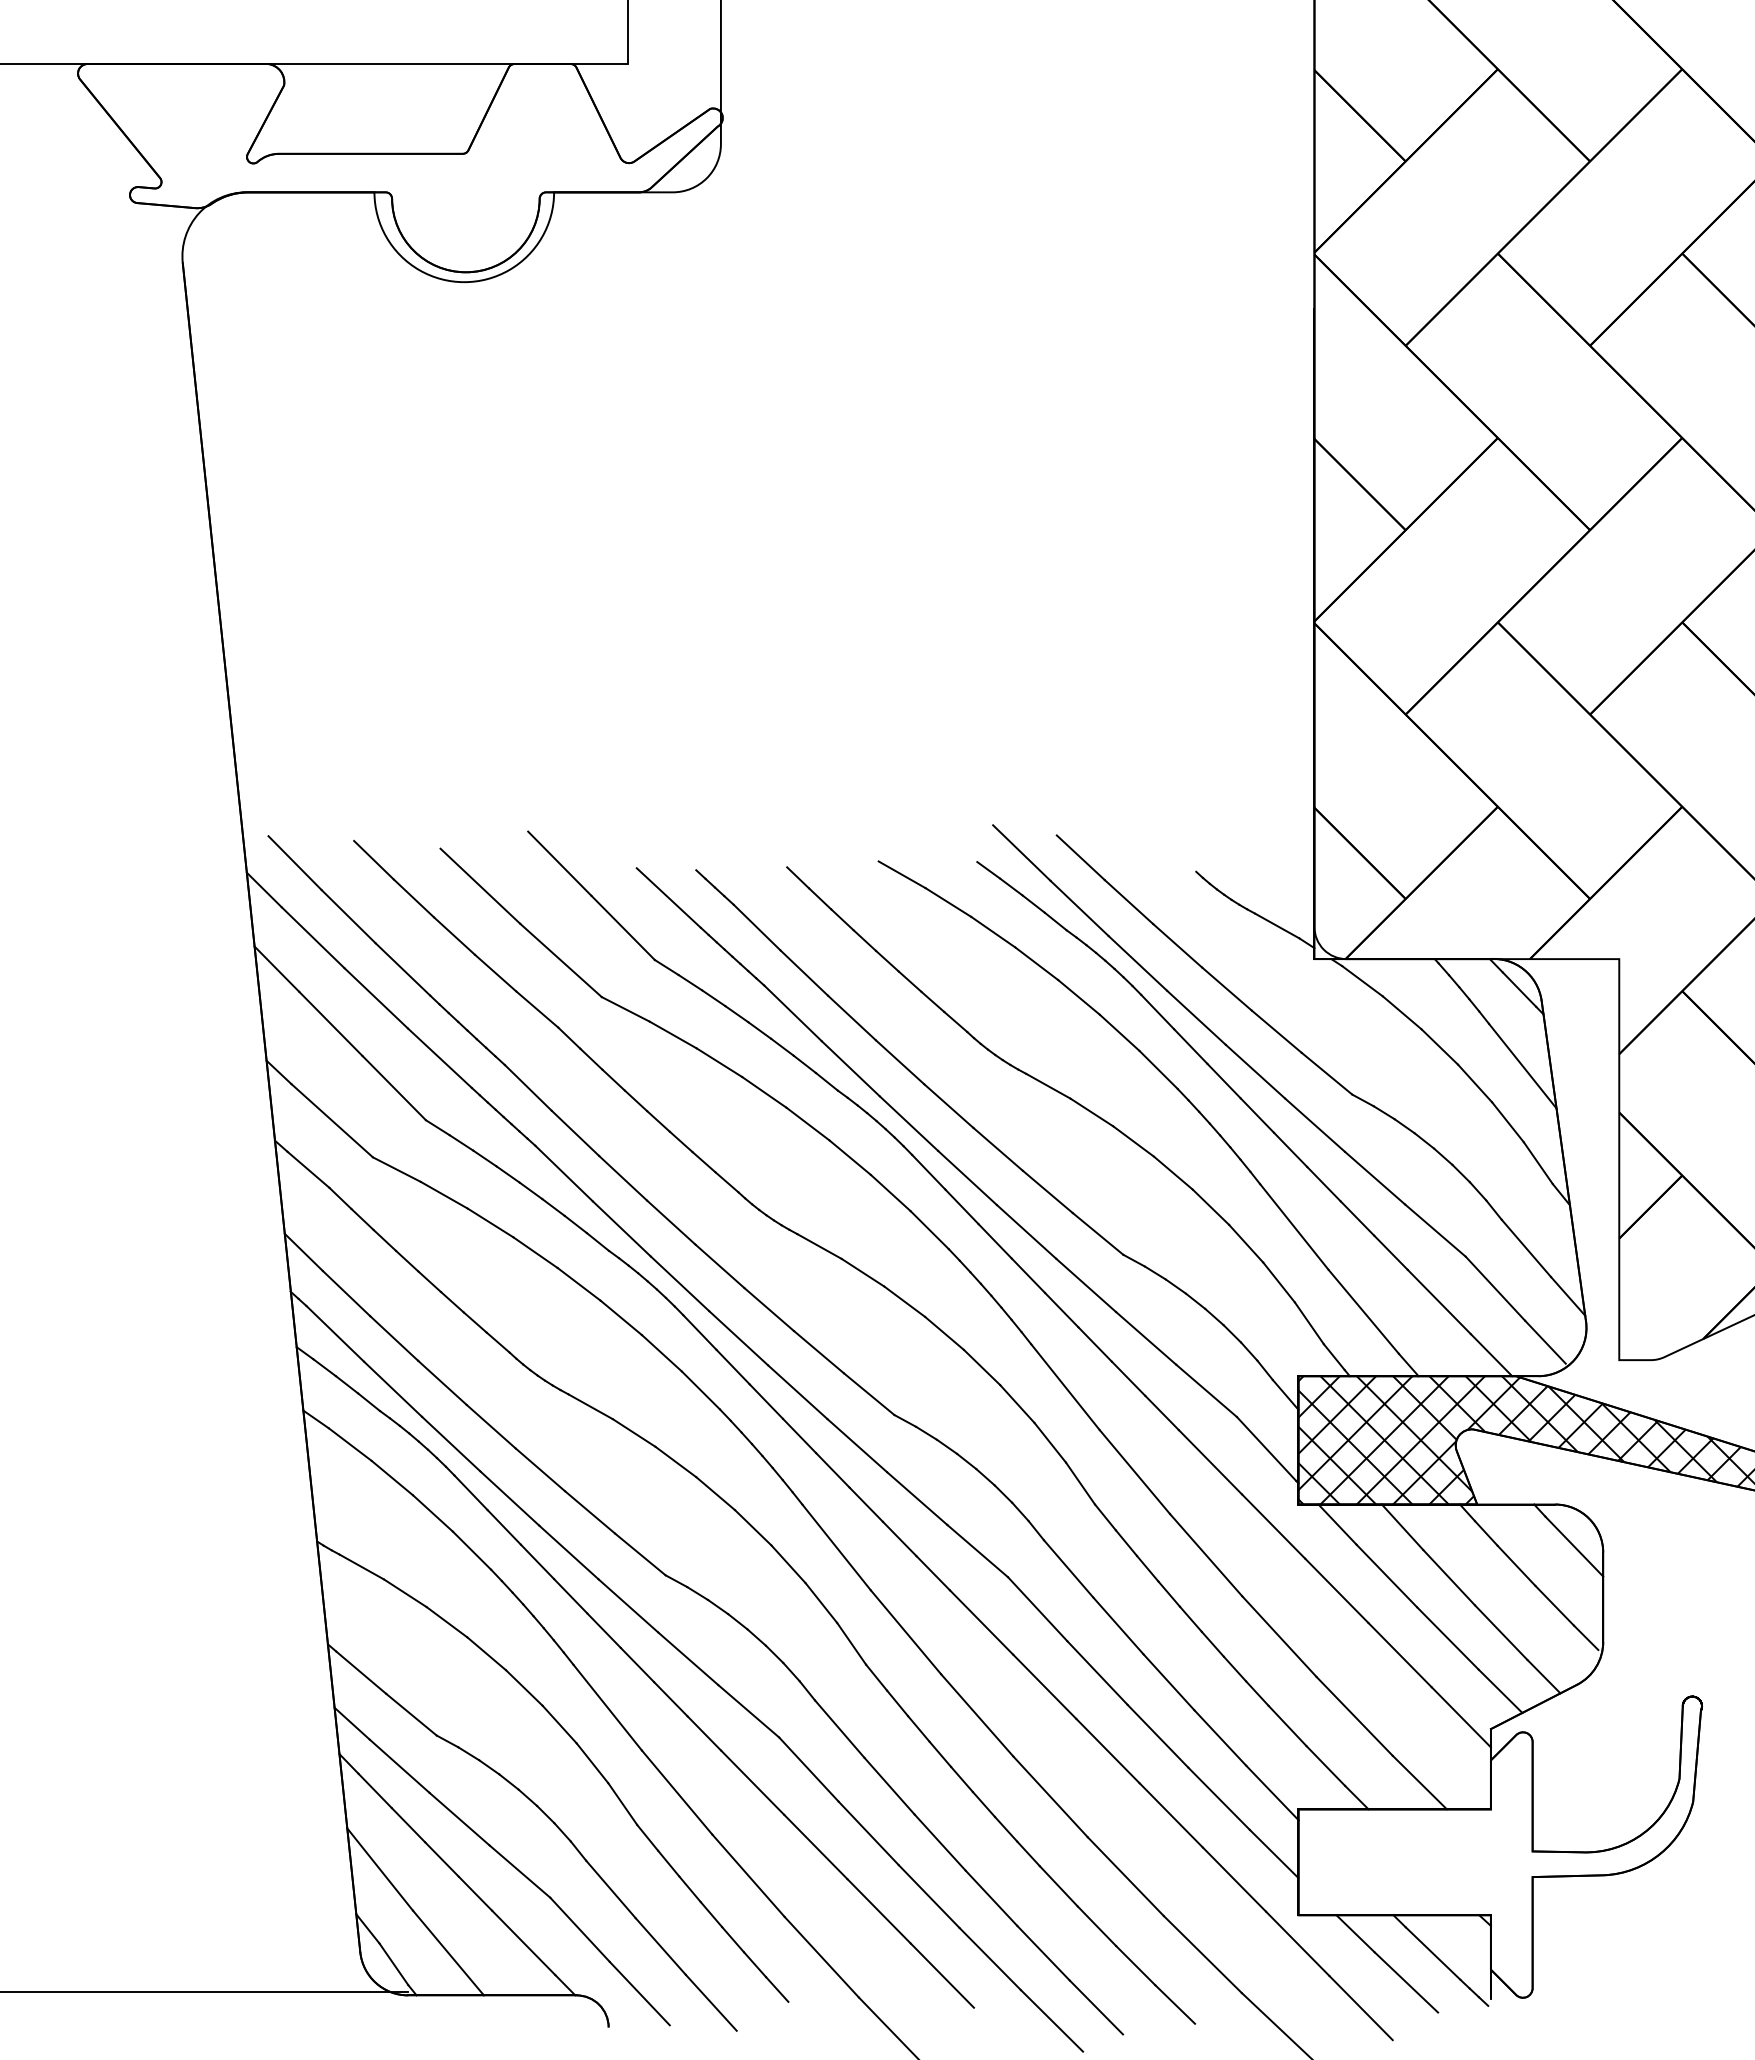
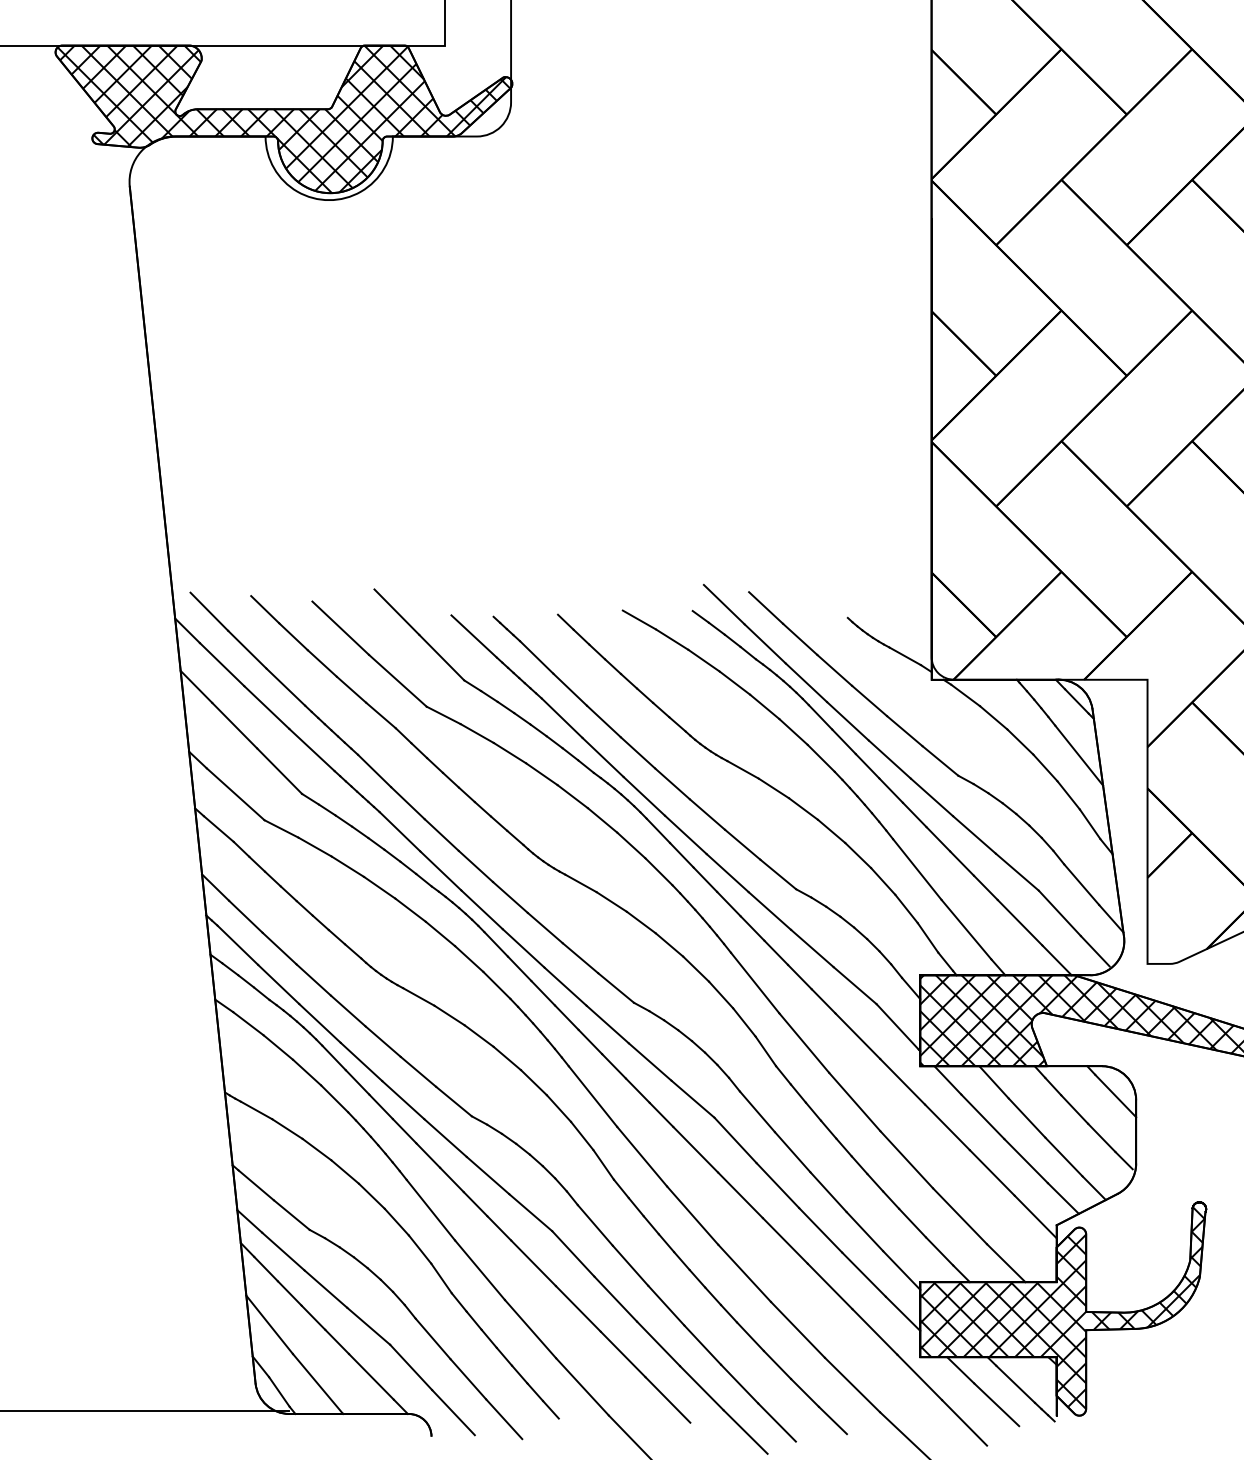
hatch: (400, 168) -> (284, 119), added
hatch: (1499, 1845) -> (1062, 1307), added

